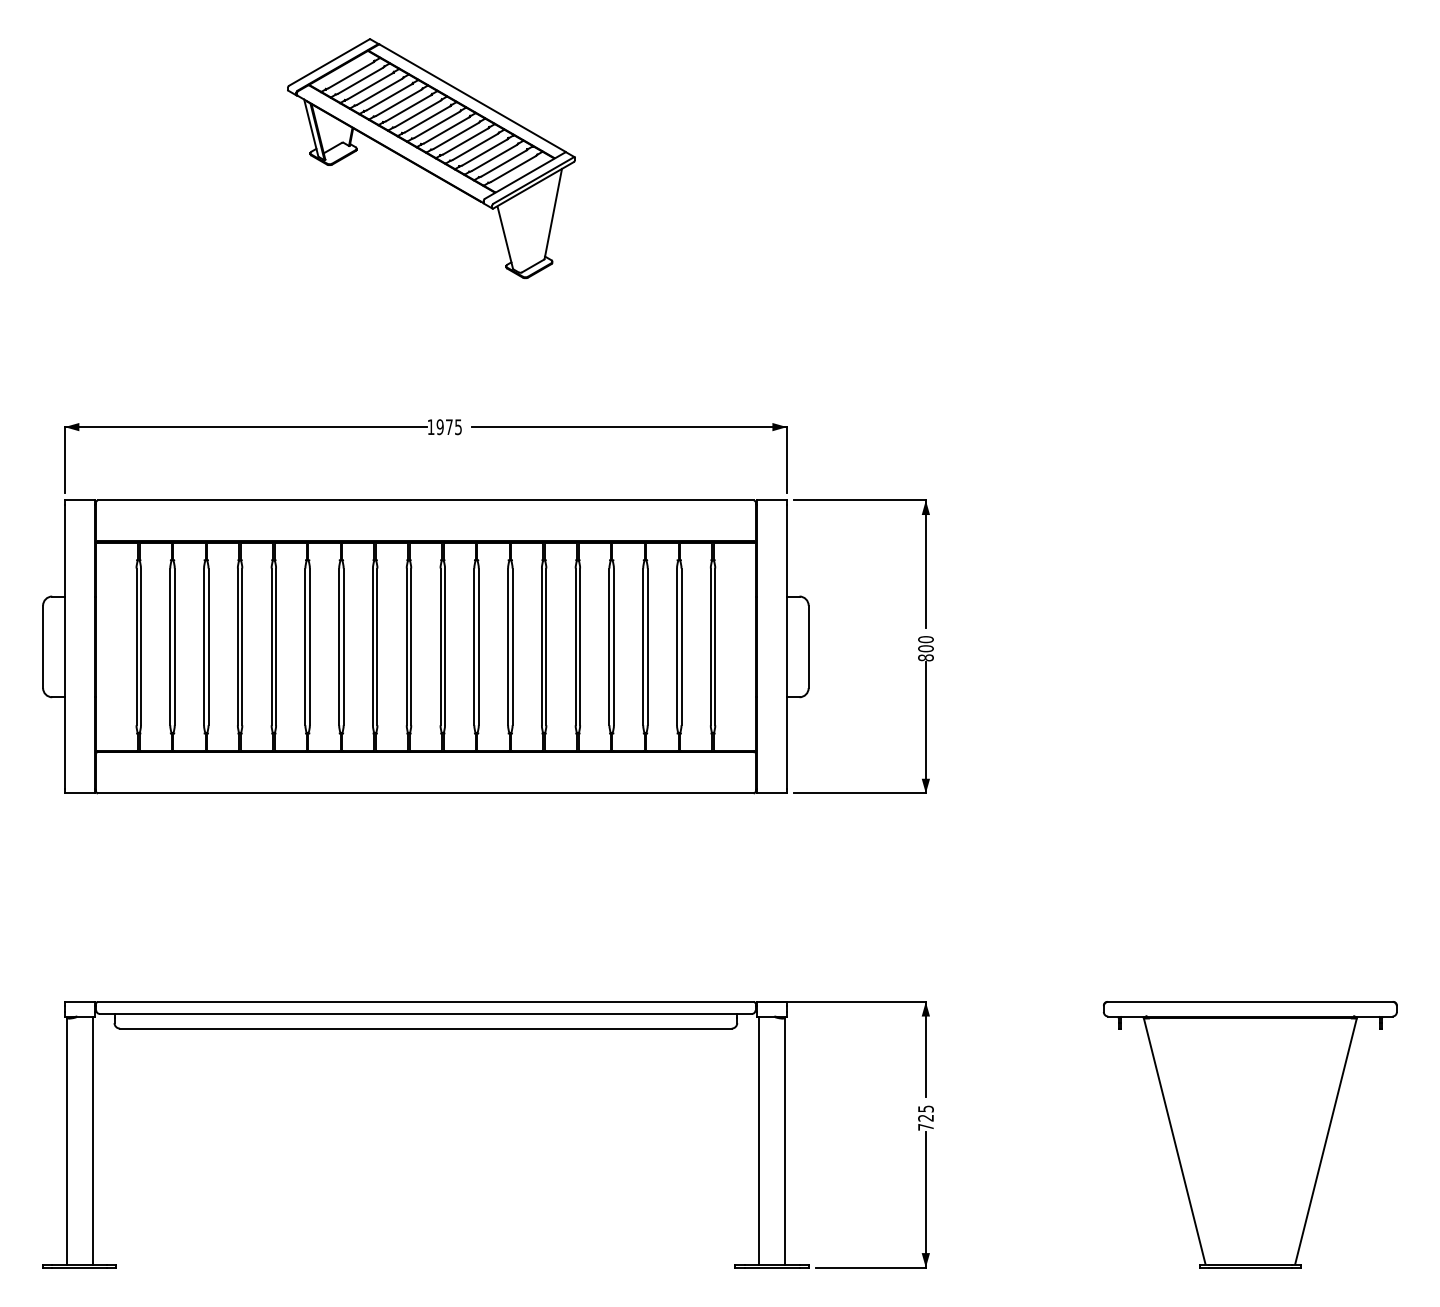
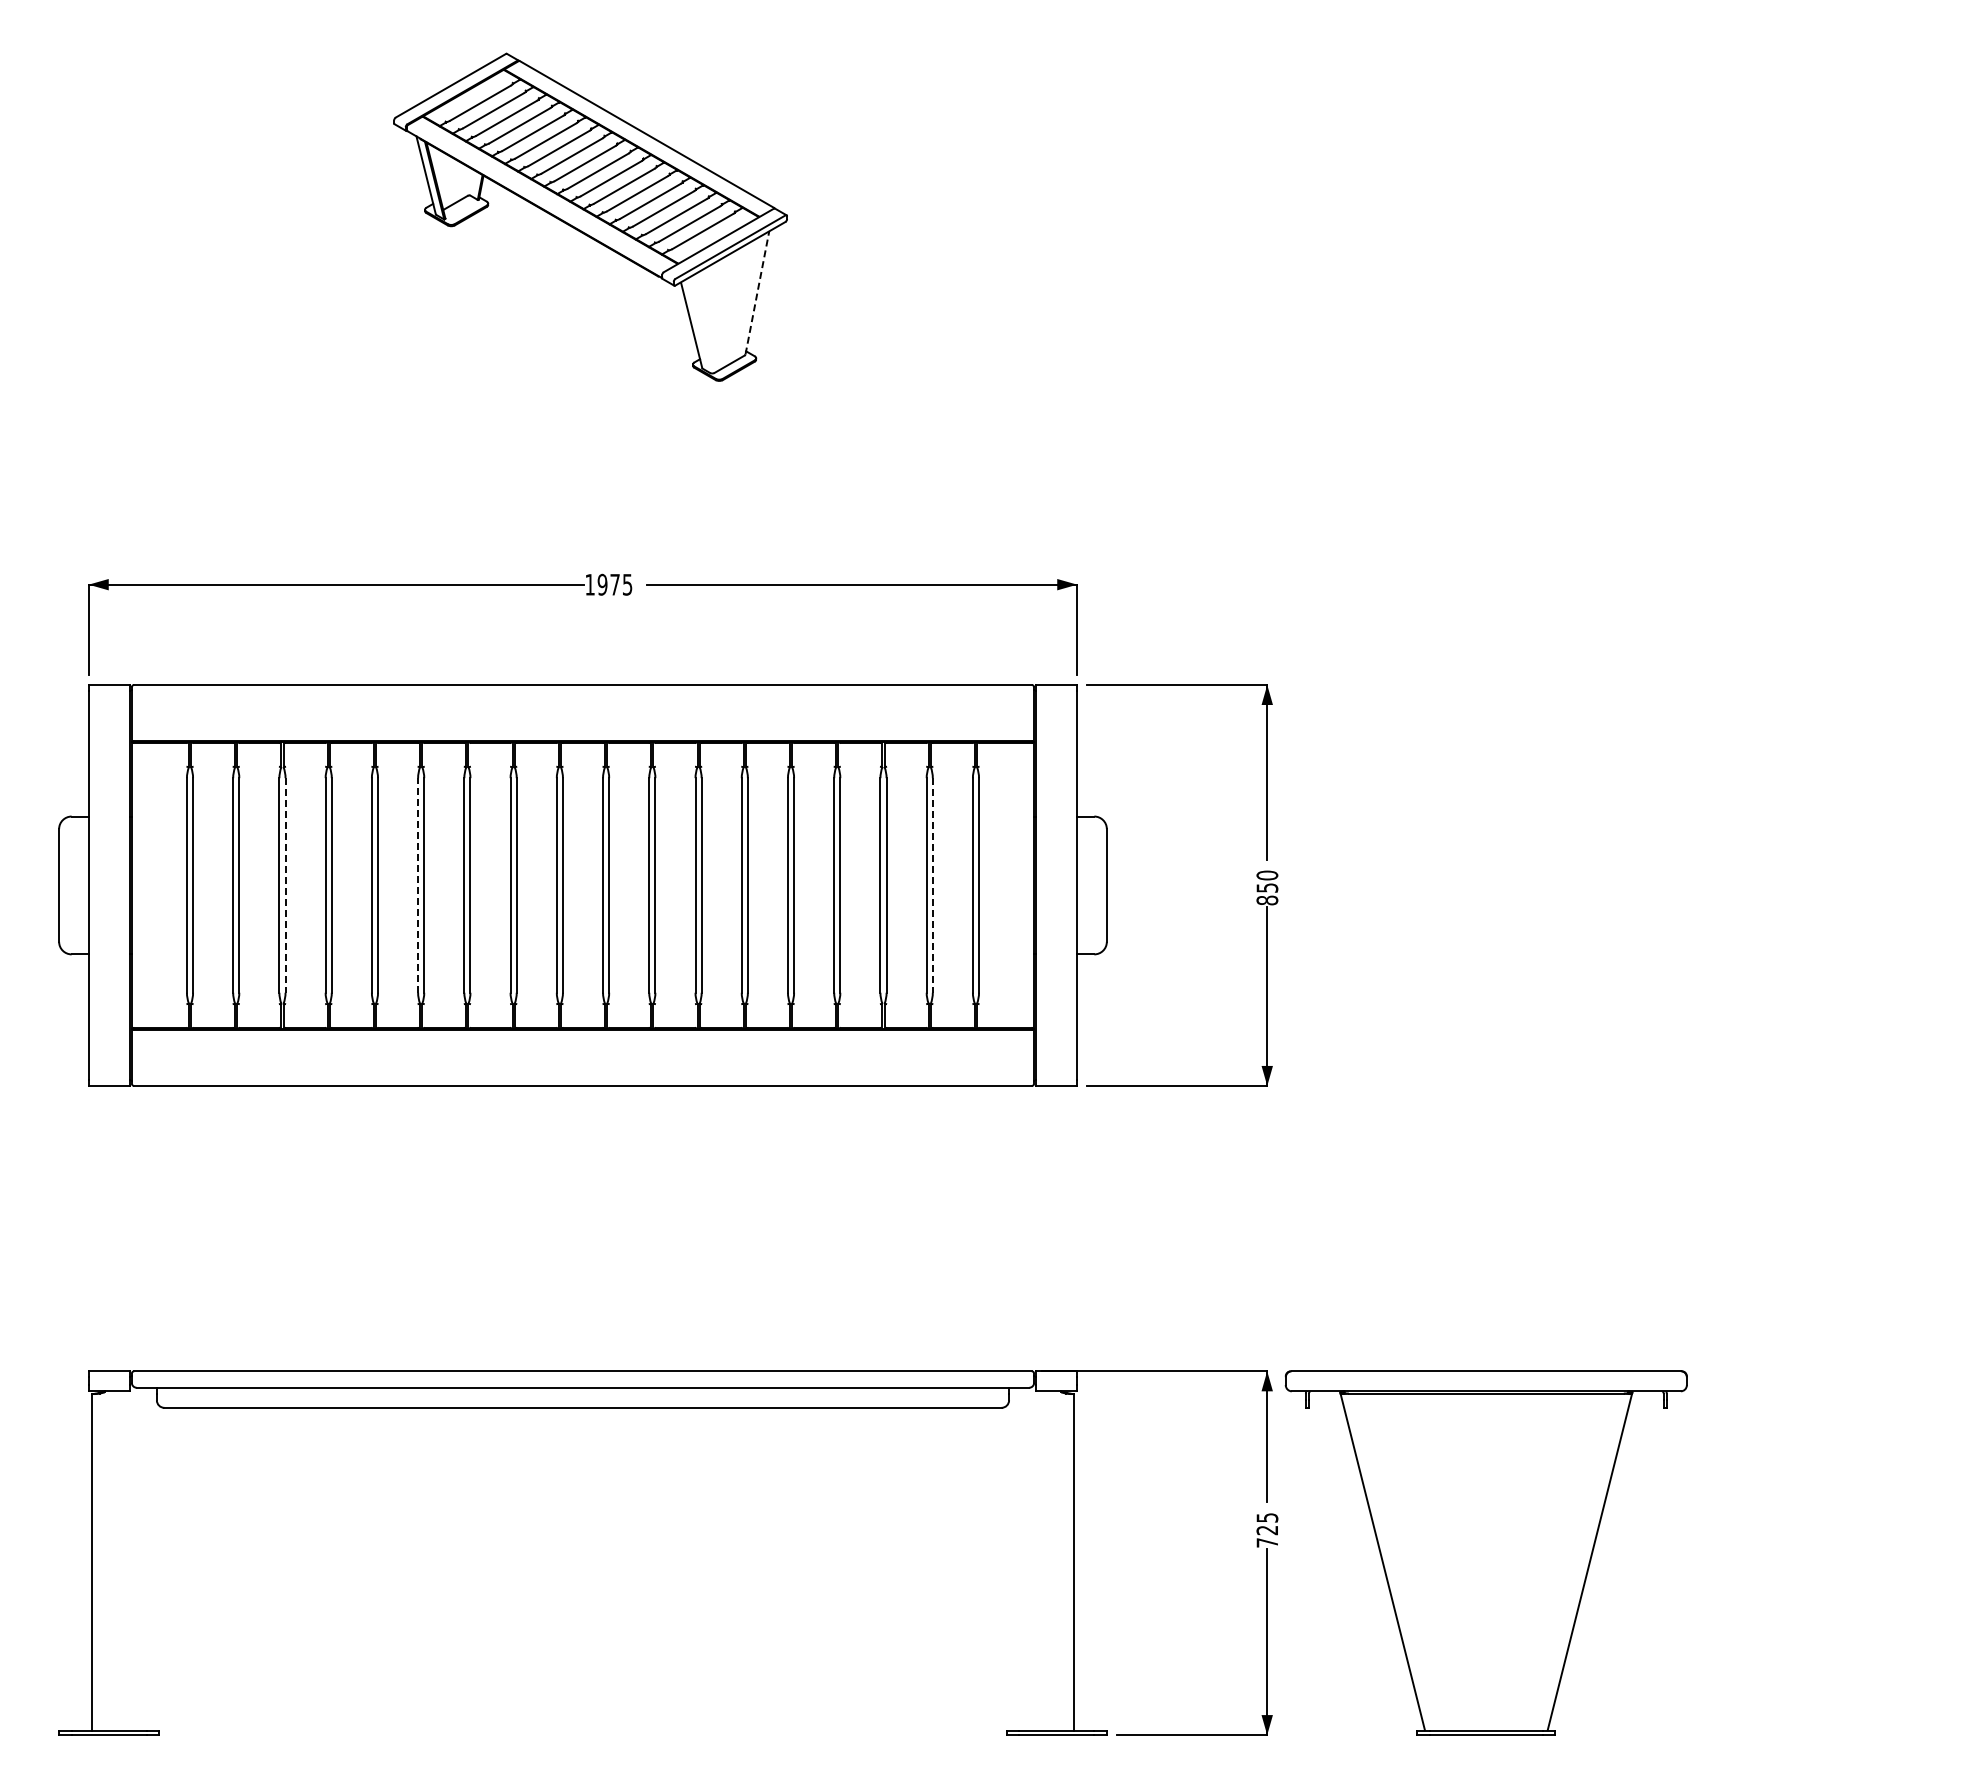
line: (553, 213) -> (757, 292), solid -> dashed
line: (208, 646) -> (285, 885), solid -> dashed
line: (305, 646) -> (418, 884), solid -> dashed
line: (681, 646) -> (932, 885), solid -> dashed
text: (926, 648) -> (1267, 887), 800 -> 850
part: (1249, 1134) -> (1485, 1552), moved
line: (92, 1140) -> (126, 1561), removed
line: (759, 1140) -> (1039, 1561), removed

